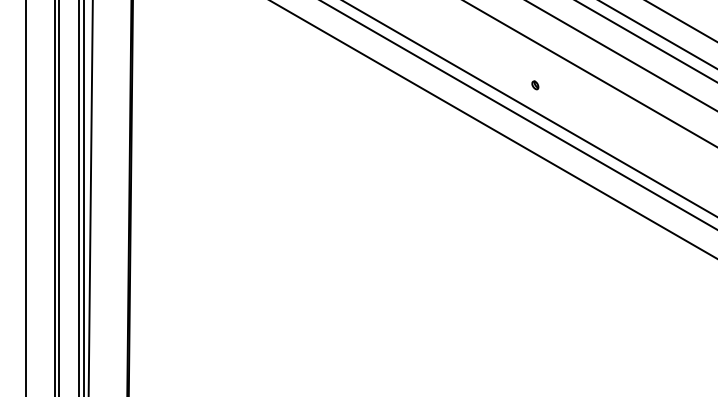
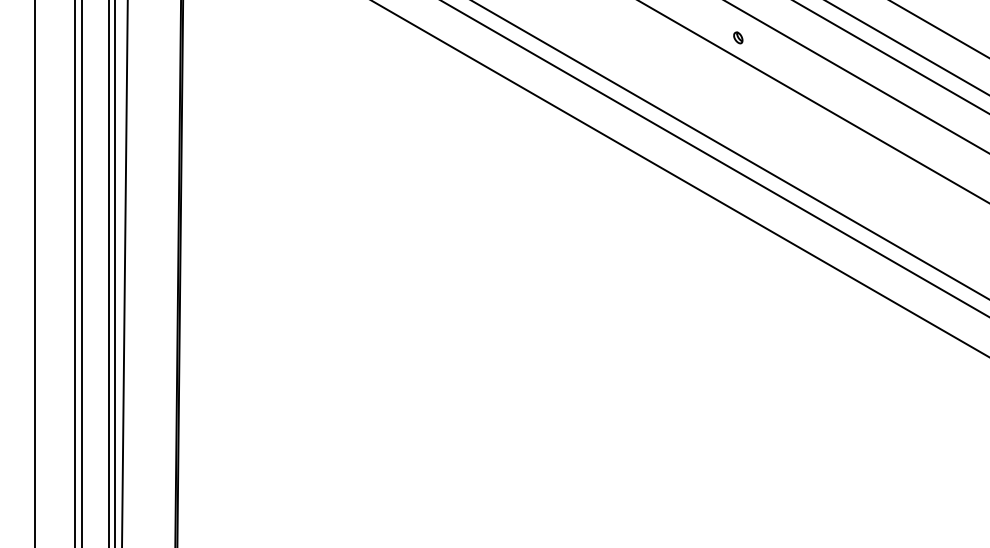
part: (535, 85) -> (738, 37), moved

